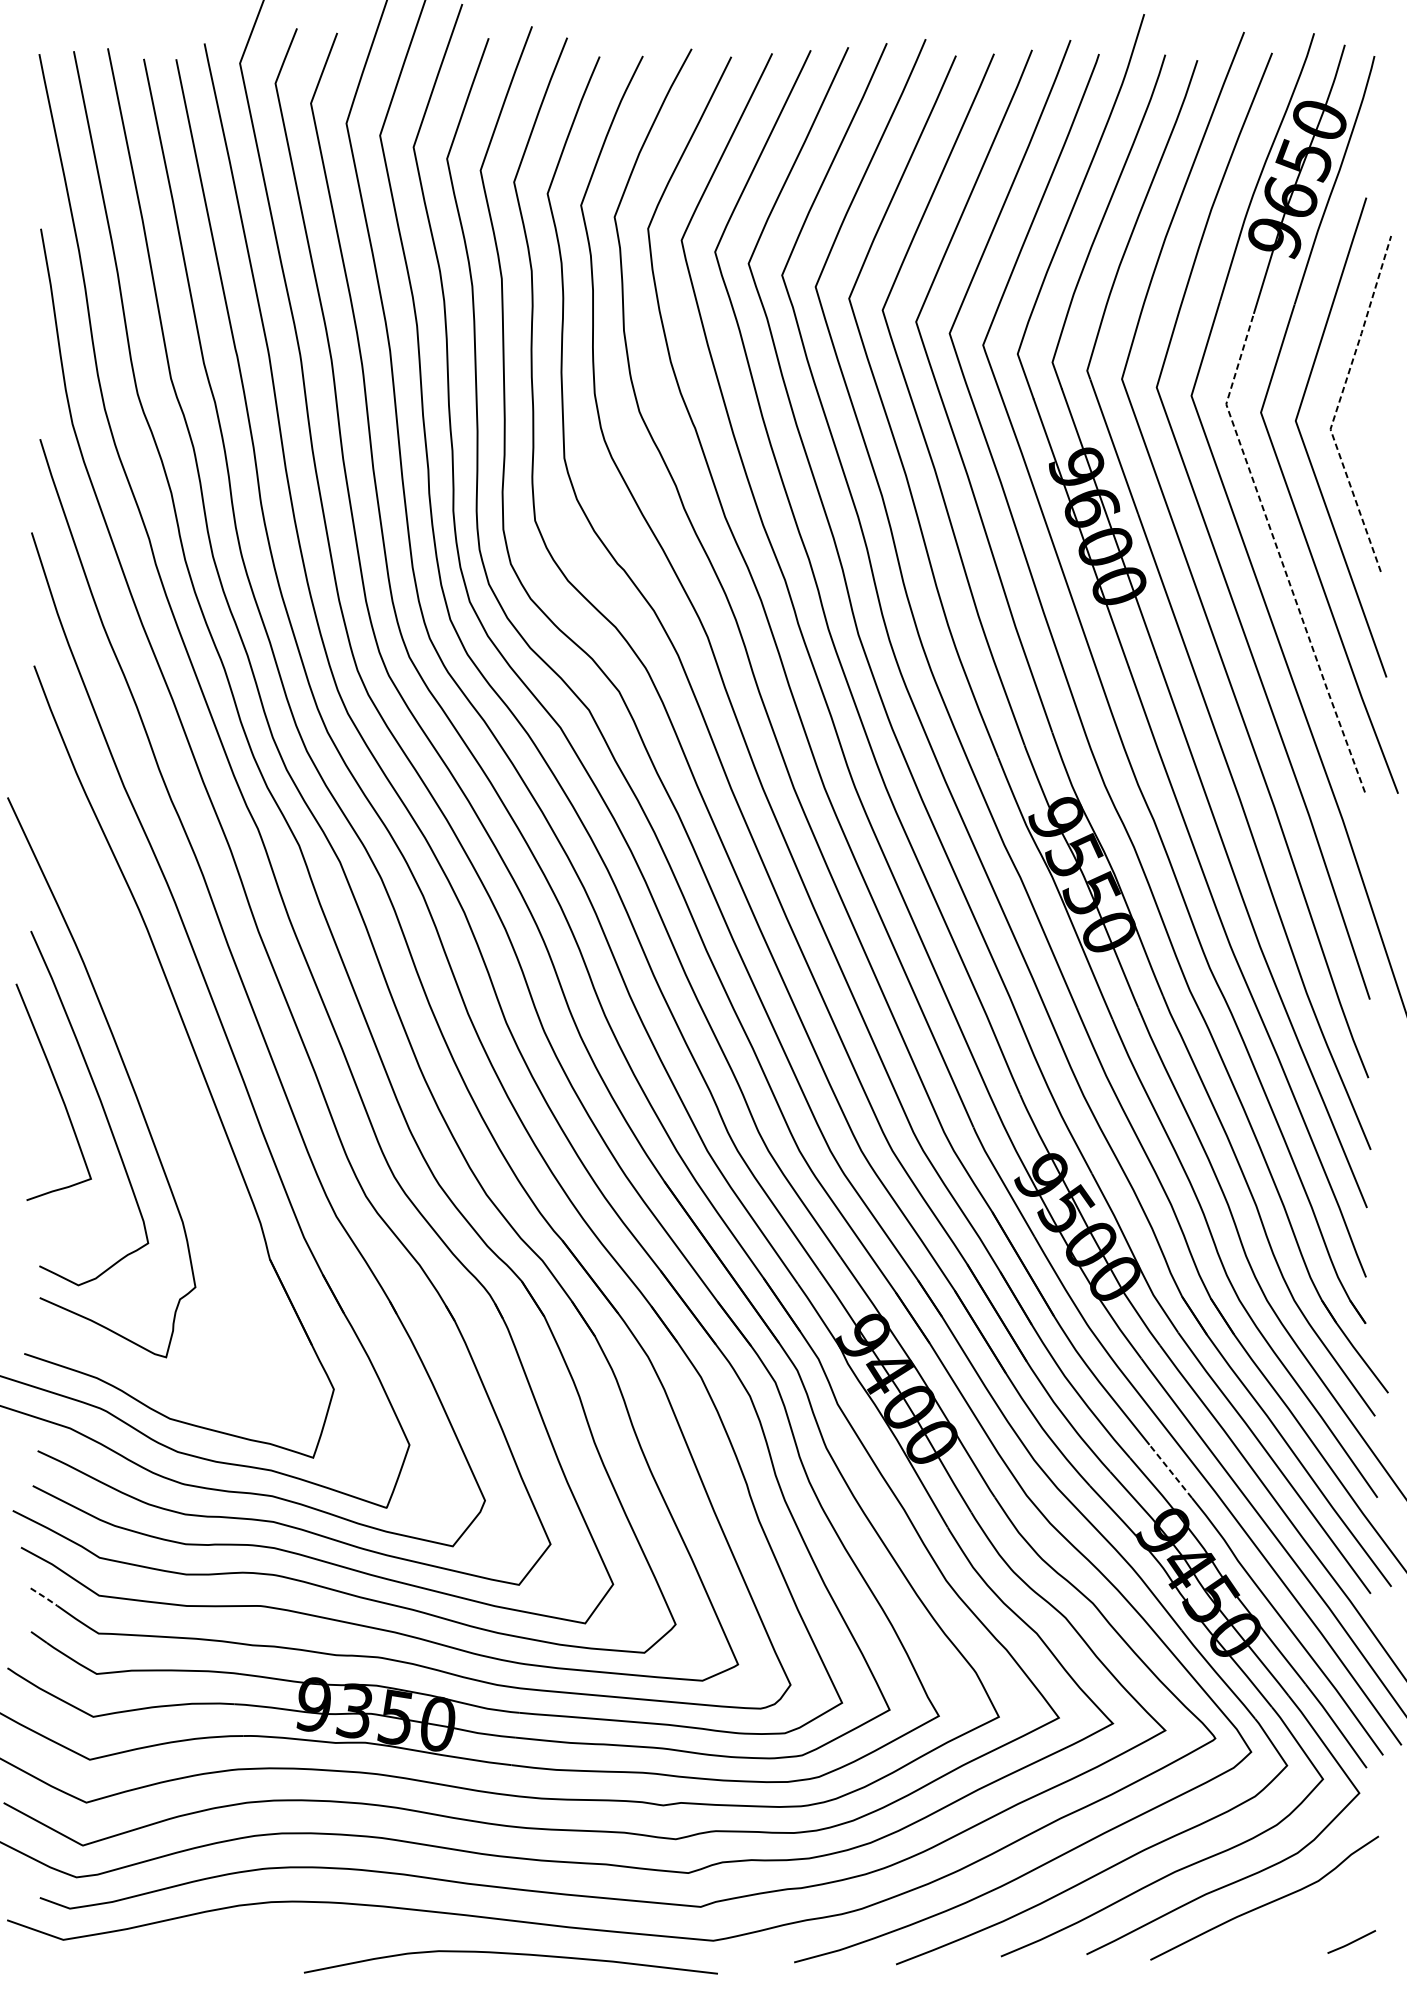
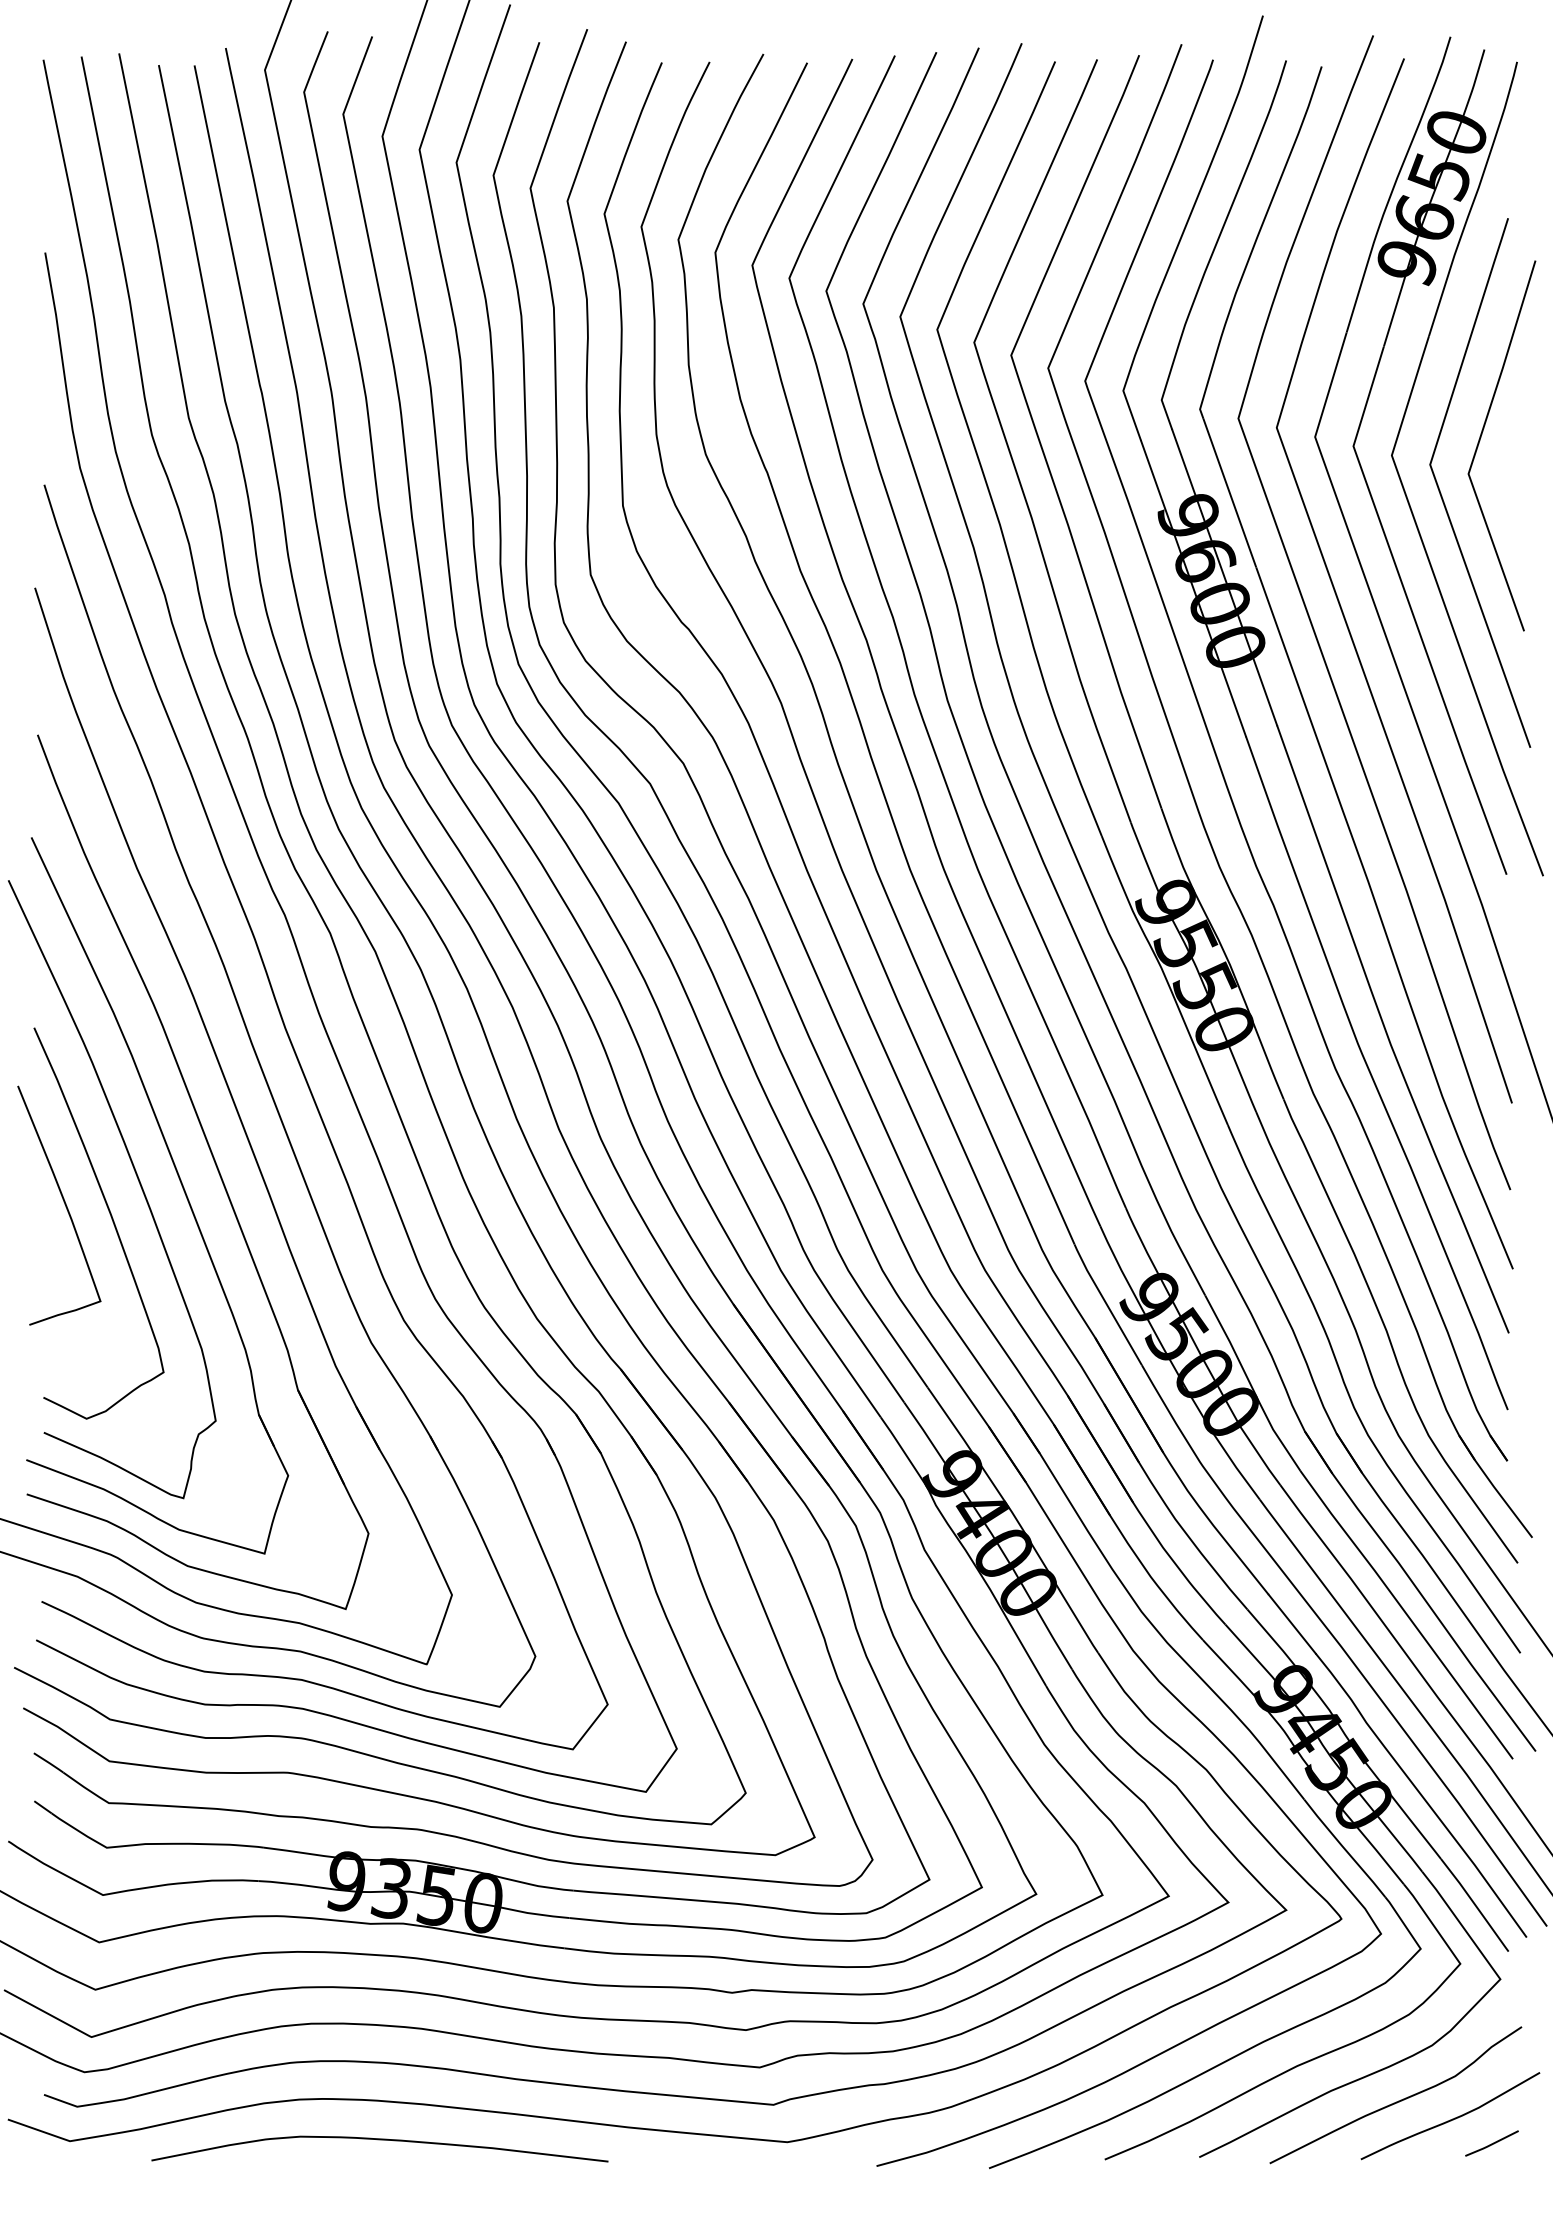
line: (1338, 404) -> (1477, 446), dashed -> solid
line: (1278, 553) -> (1411, 611), dashed -> solid
part: (164, 1074) -> (181, 1186), added
line: (1170, 1471) -> (1292, 1624), dashed -> solid
line: (44, 1597) -> (49, 1763), dashed -> solid
curve: (1315, 1919) -> (1452, 2118), added
curve: (510, 1954) -> (379, 2140), moved

